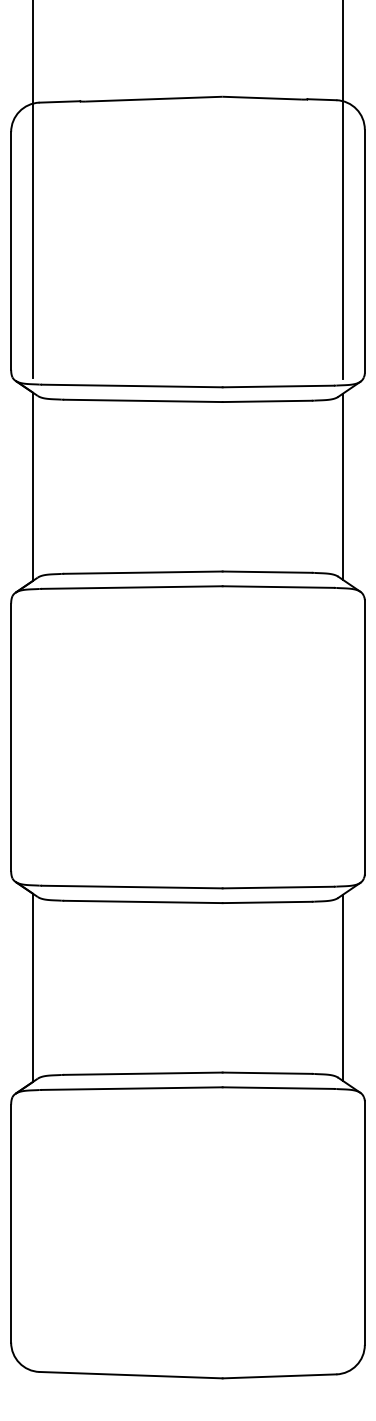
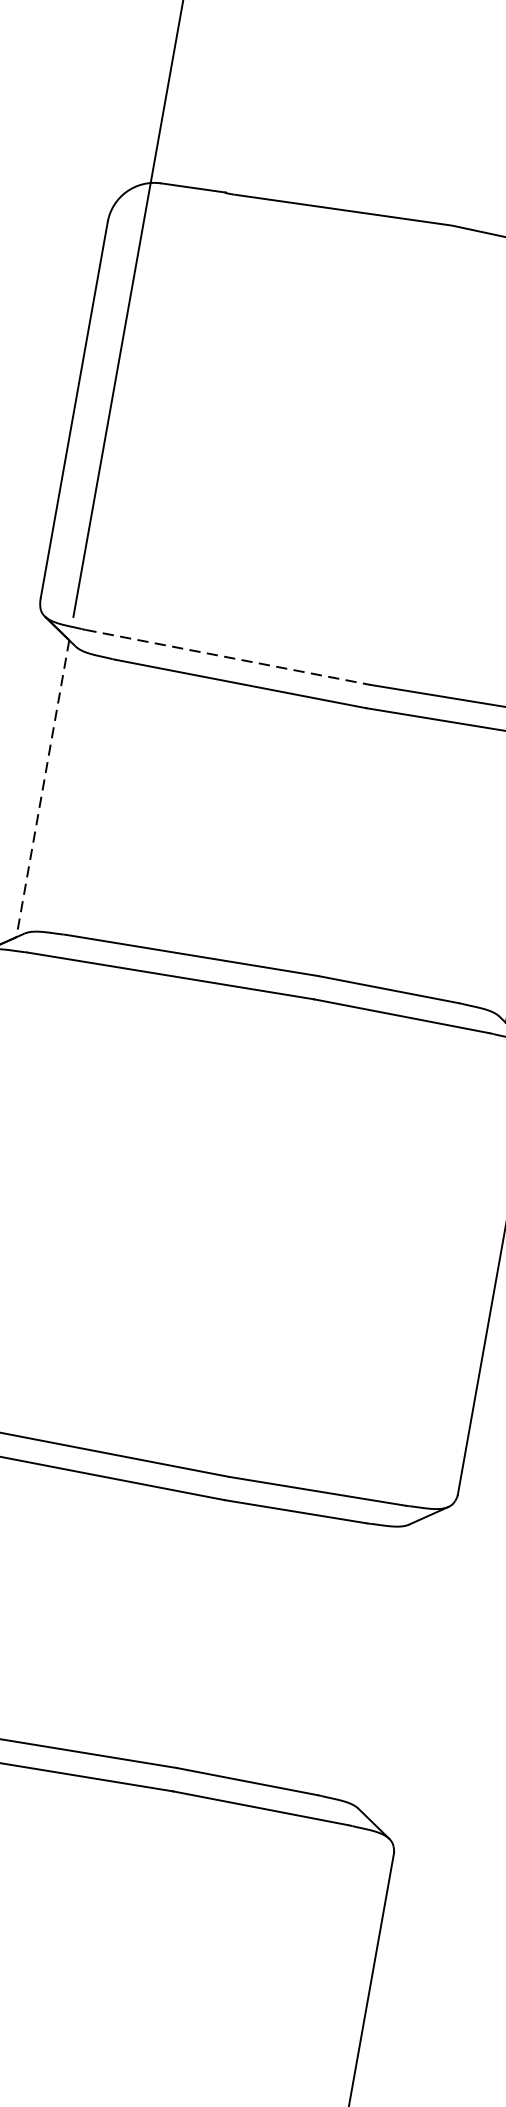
line: (132, 386) -> (227, 658), solid -> dashed
line: (33, 486) -> (43, 788), solid -> dashed
line: (342, 987) -> (390, 1667), removed

